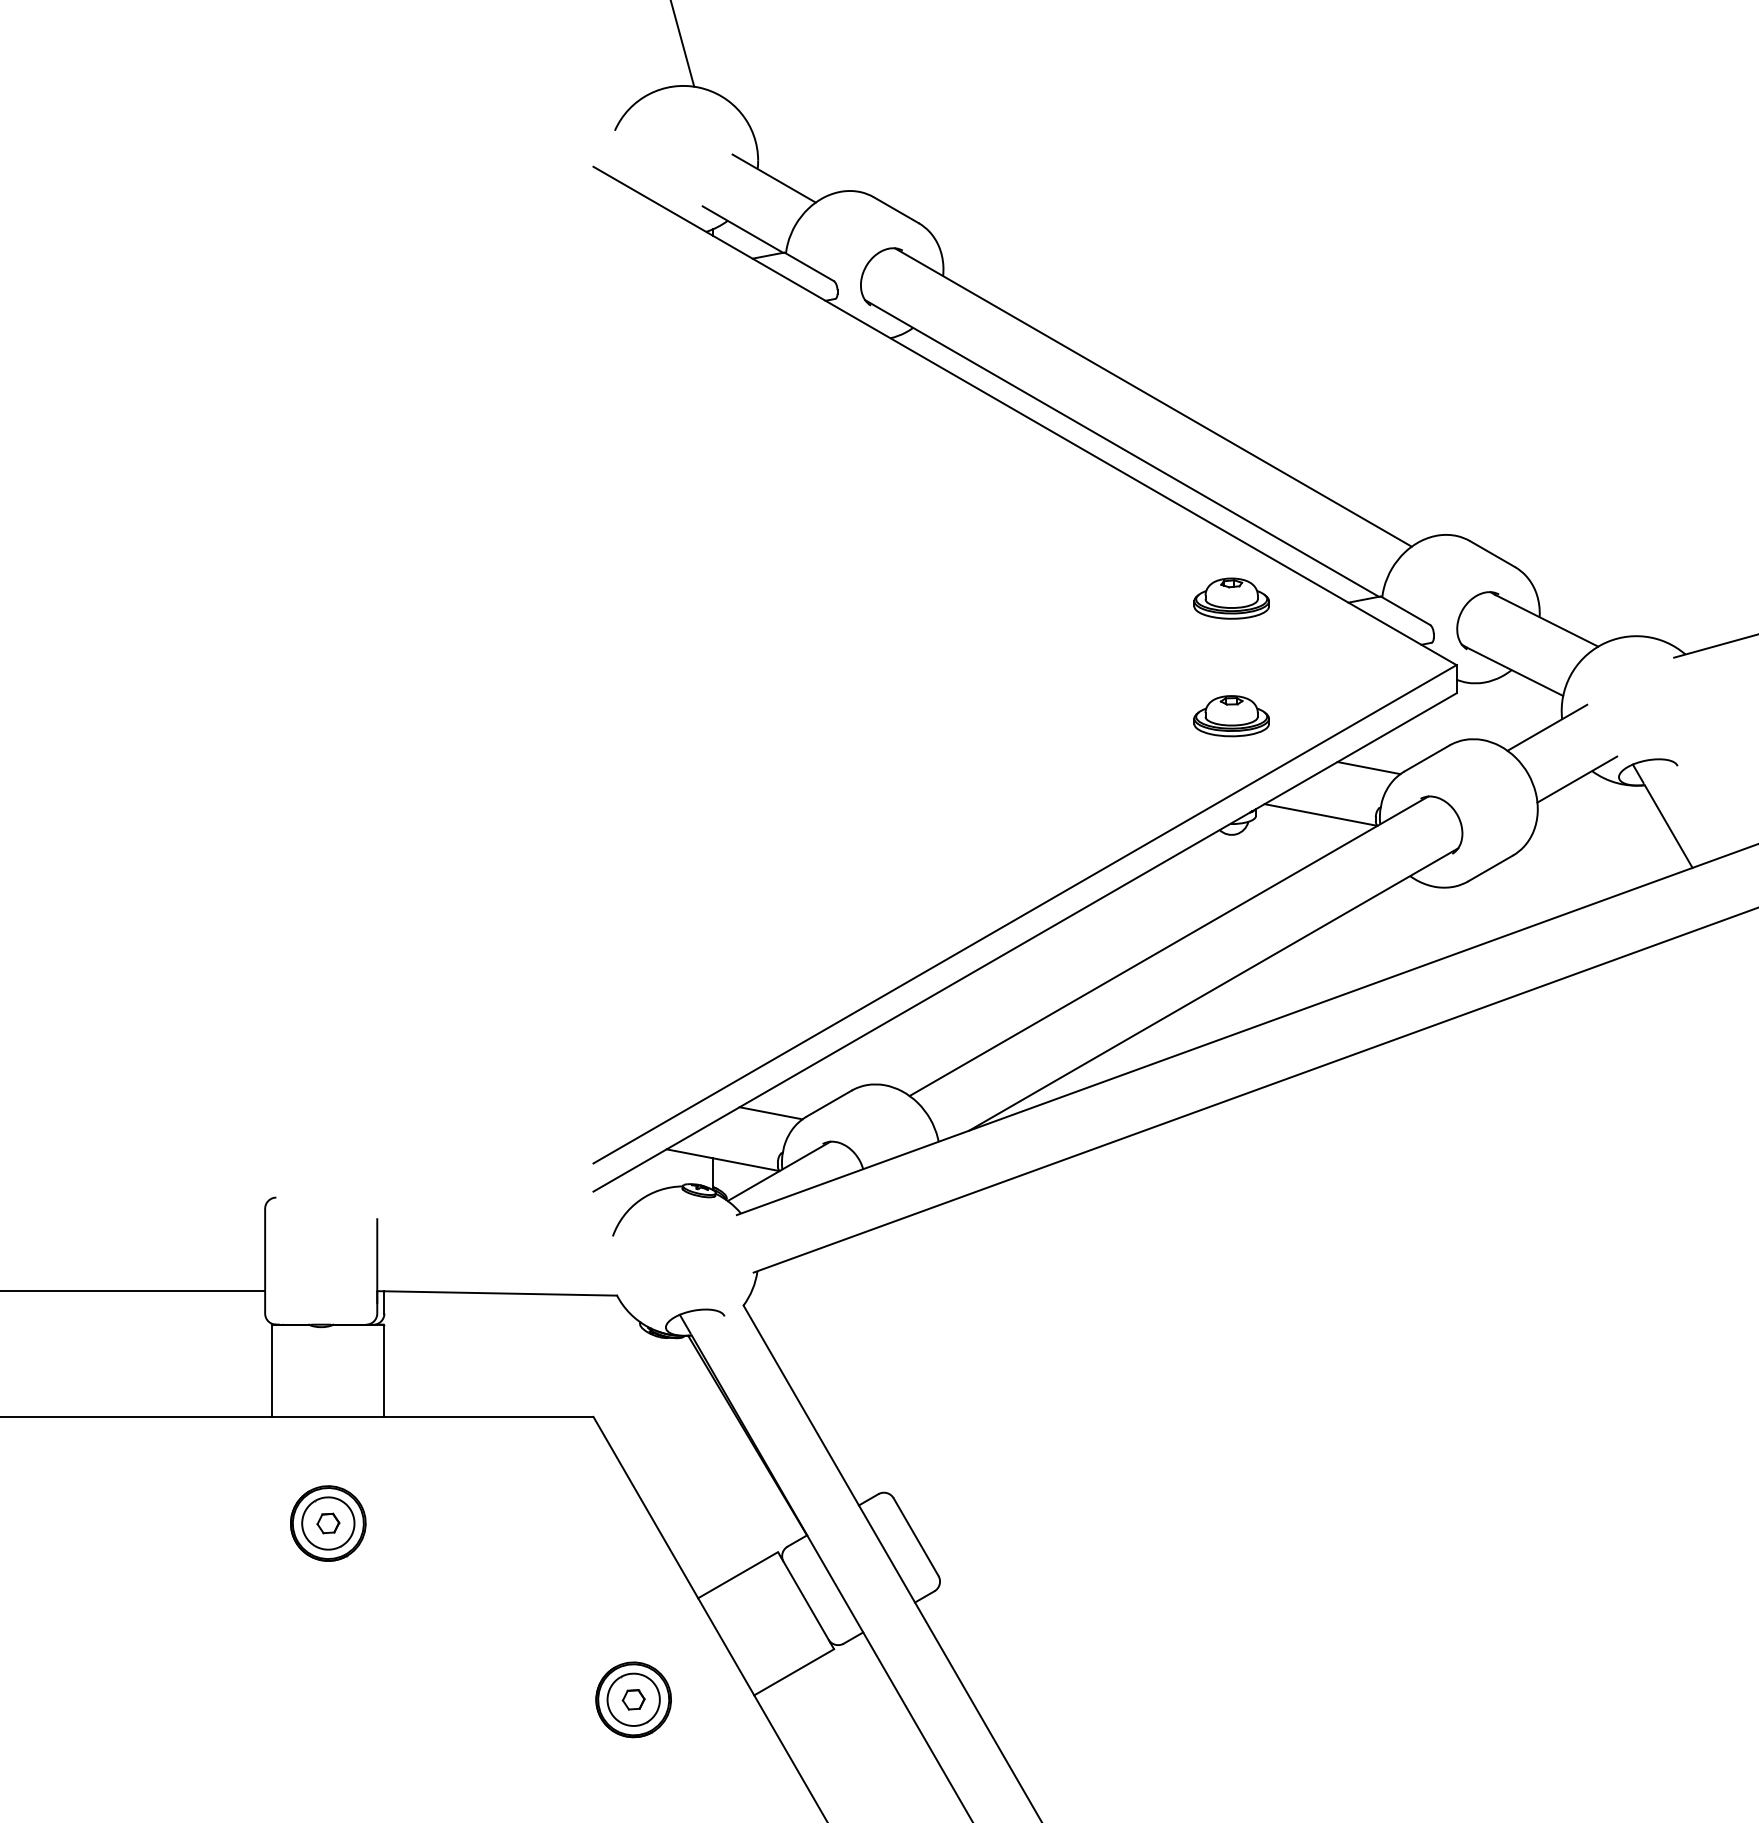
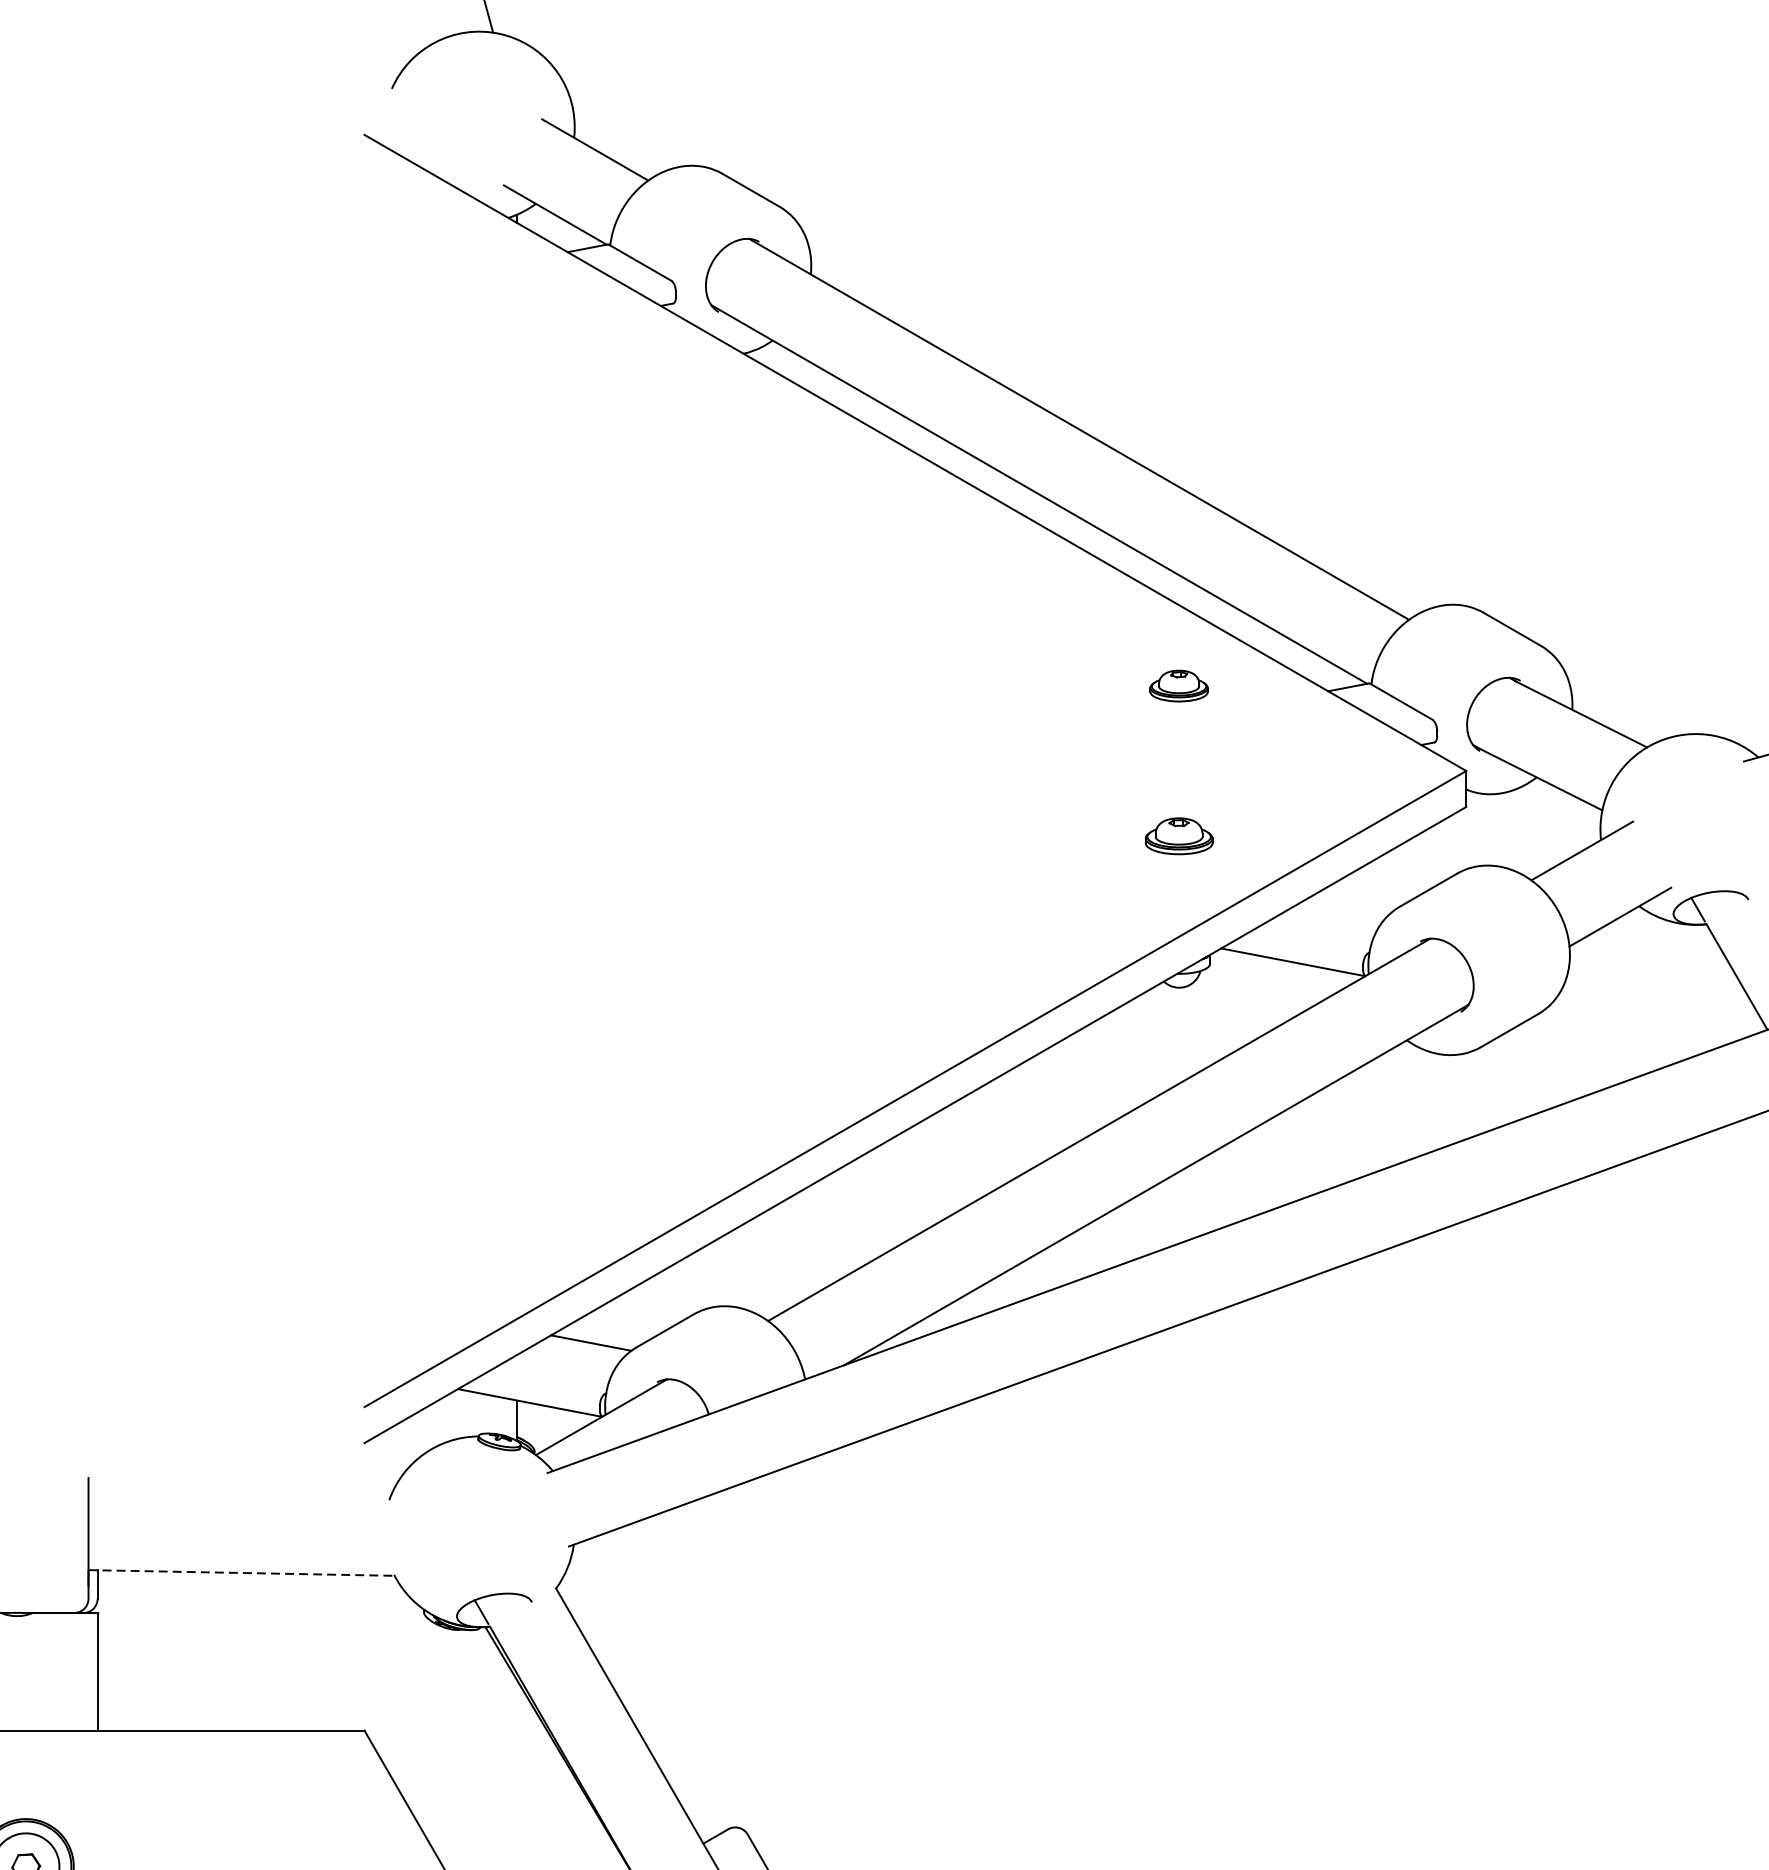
part: (1231, 598) -> (1178, 685), size x0.6
part: (1231, 716) -> (1178, 836), size x0.7
line: (1368, 768) -> (1353, 902), removed
line: (497, 1293) -> (241, 1573), solid -> dashed

